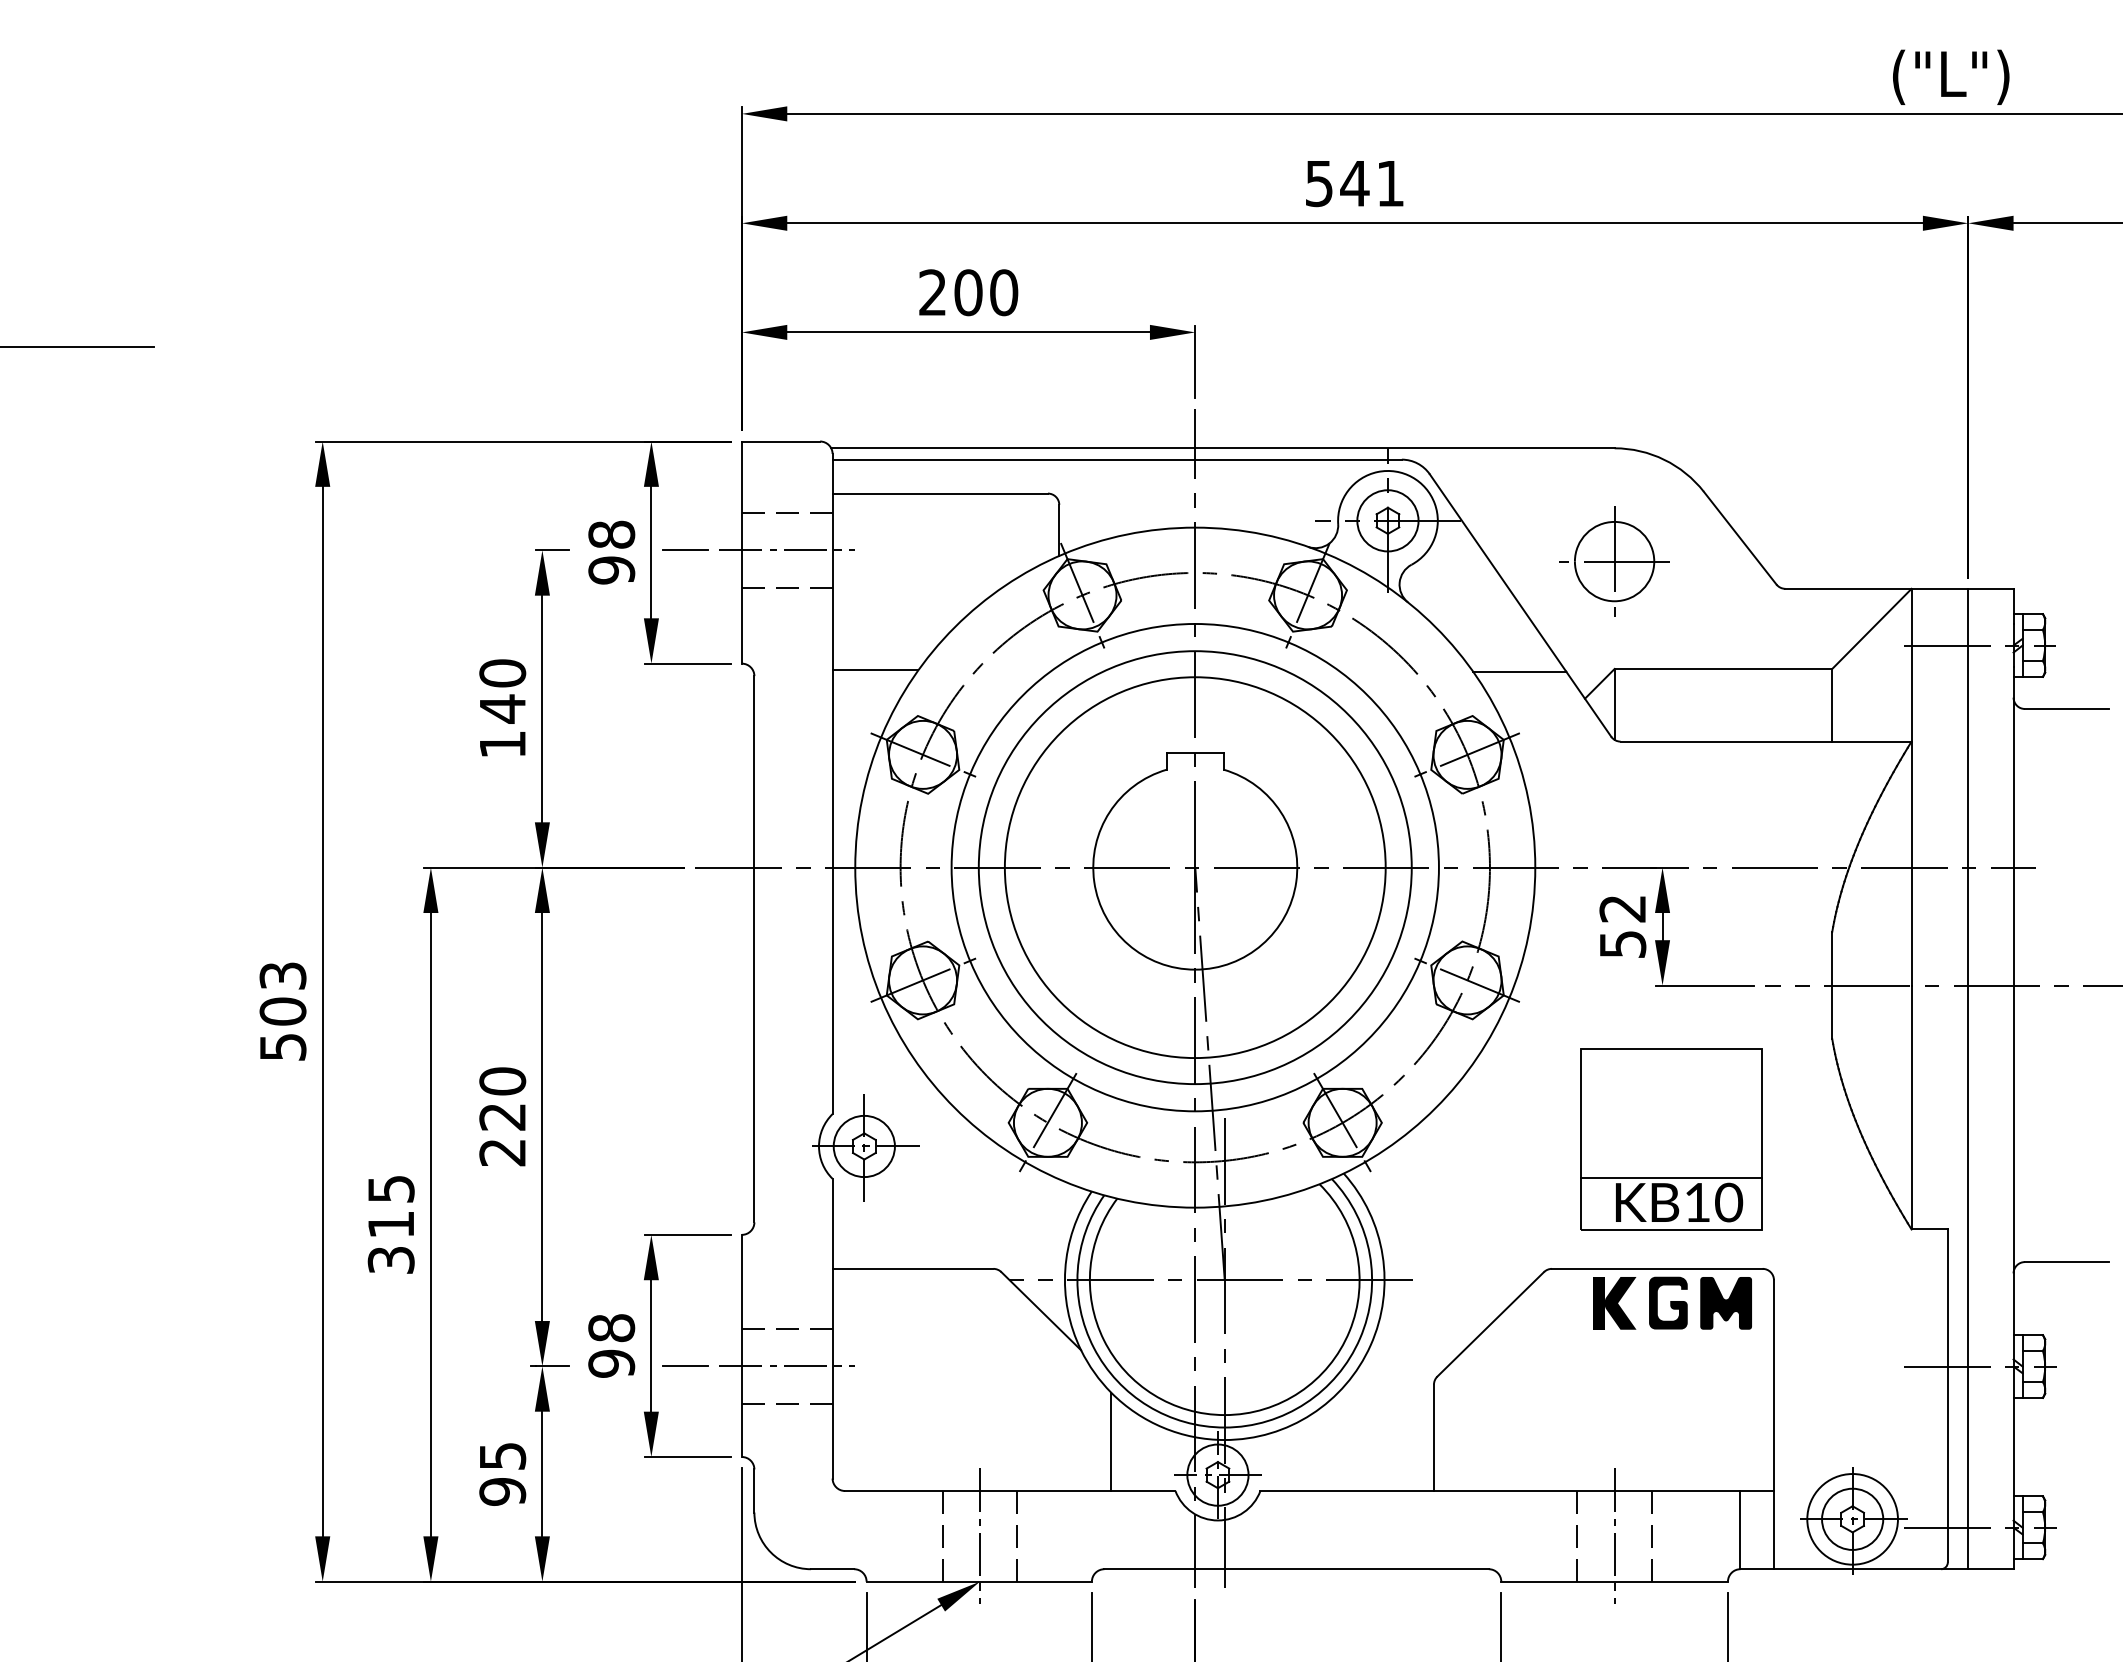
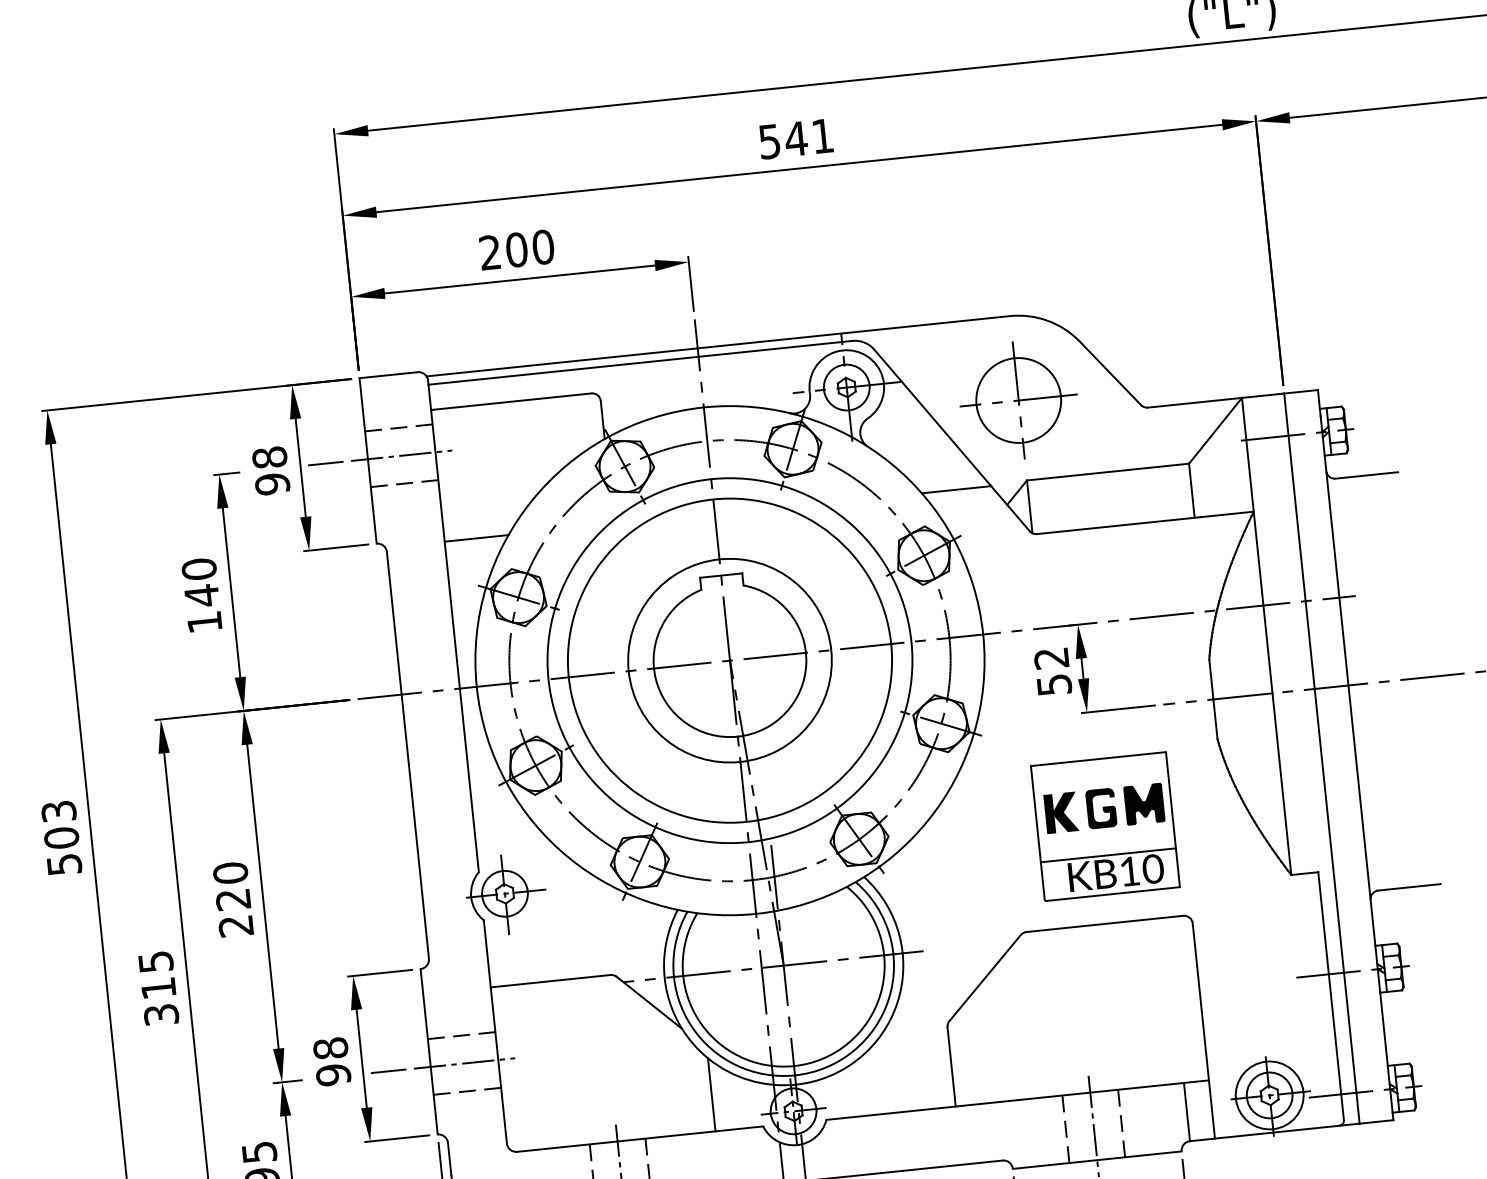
part: (1614, 561) -> (1018, 400), size x1.43
circle: (1195, 867) -> (730, 660), size x0.71
part: (1672, 1302) -> (1104, 807), moved

